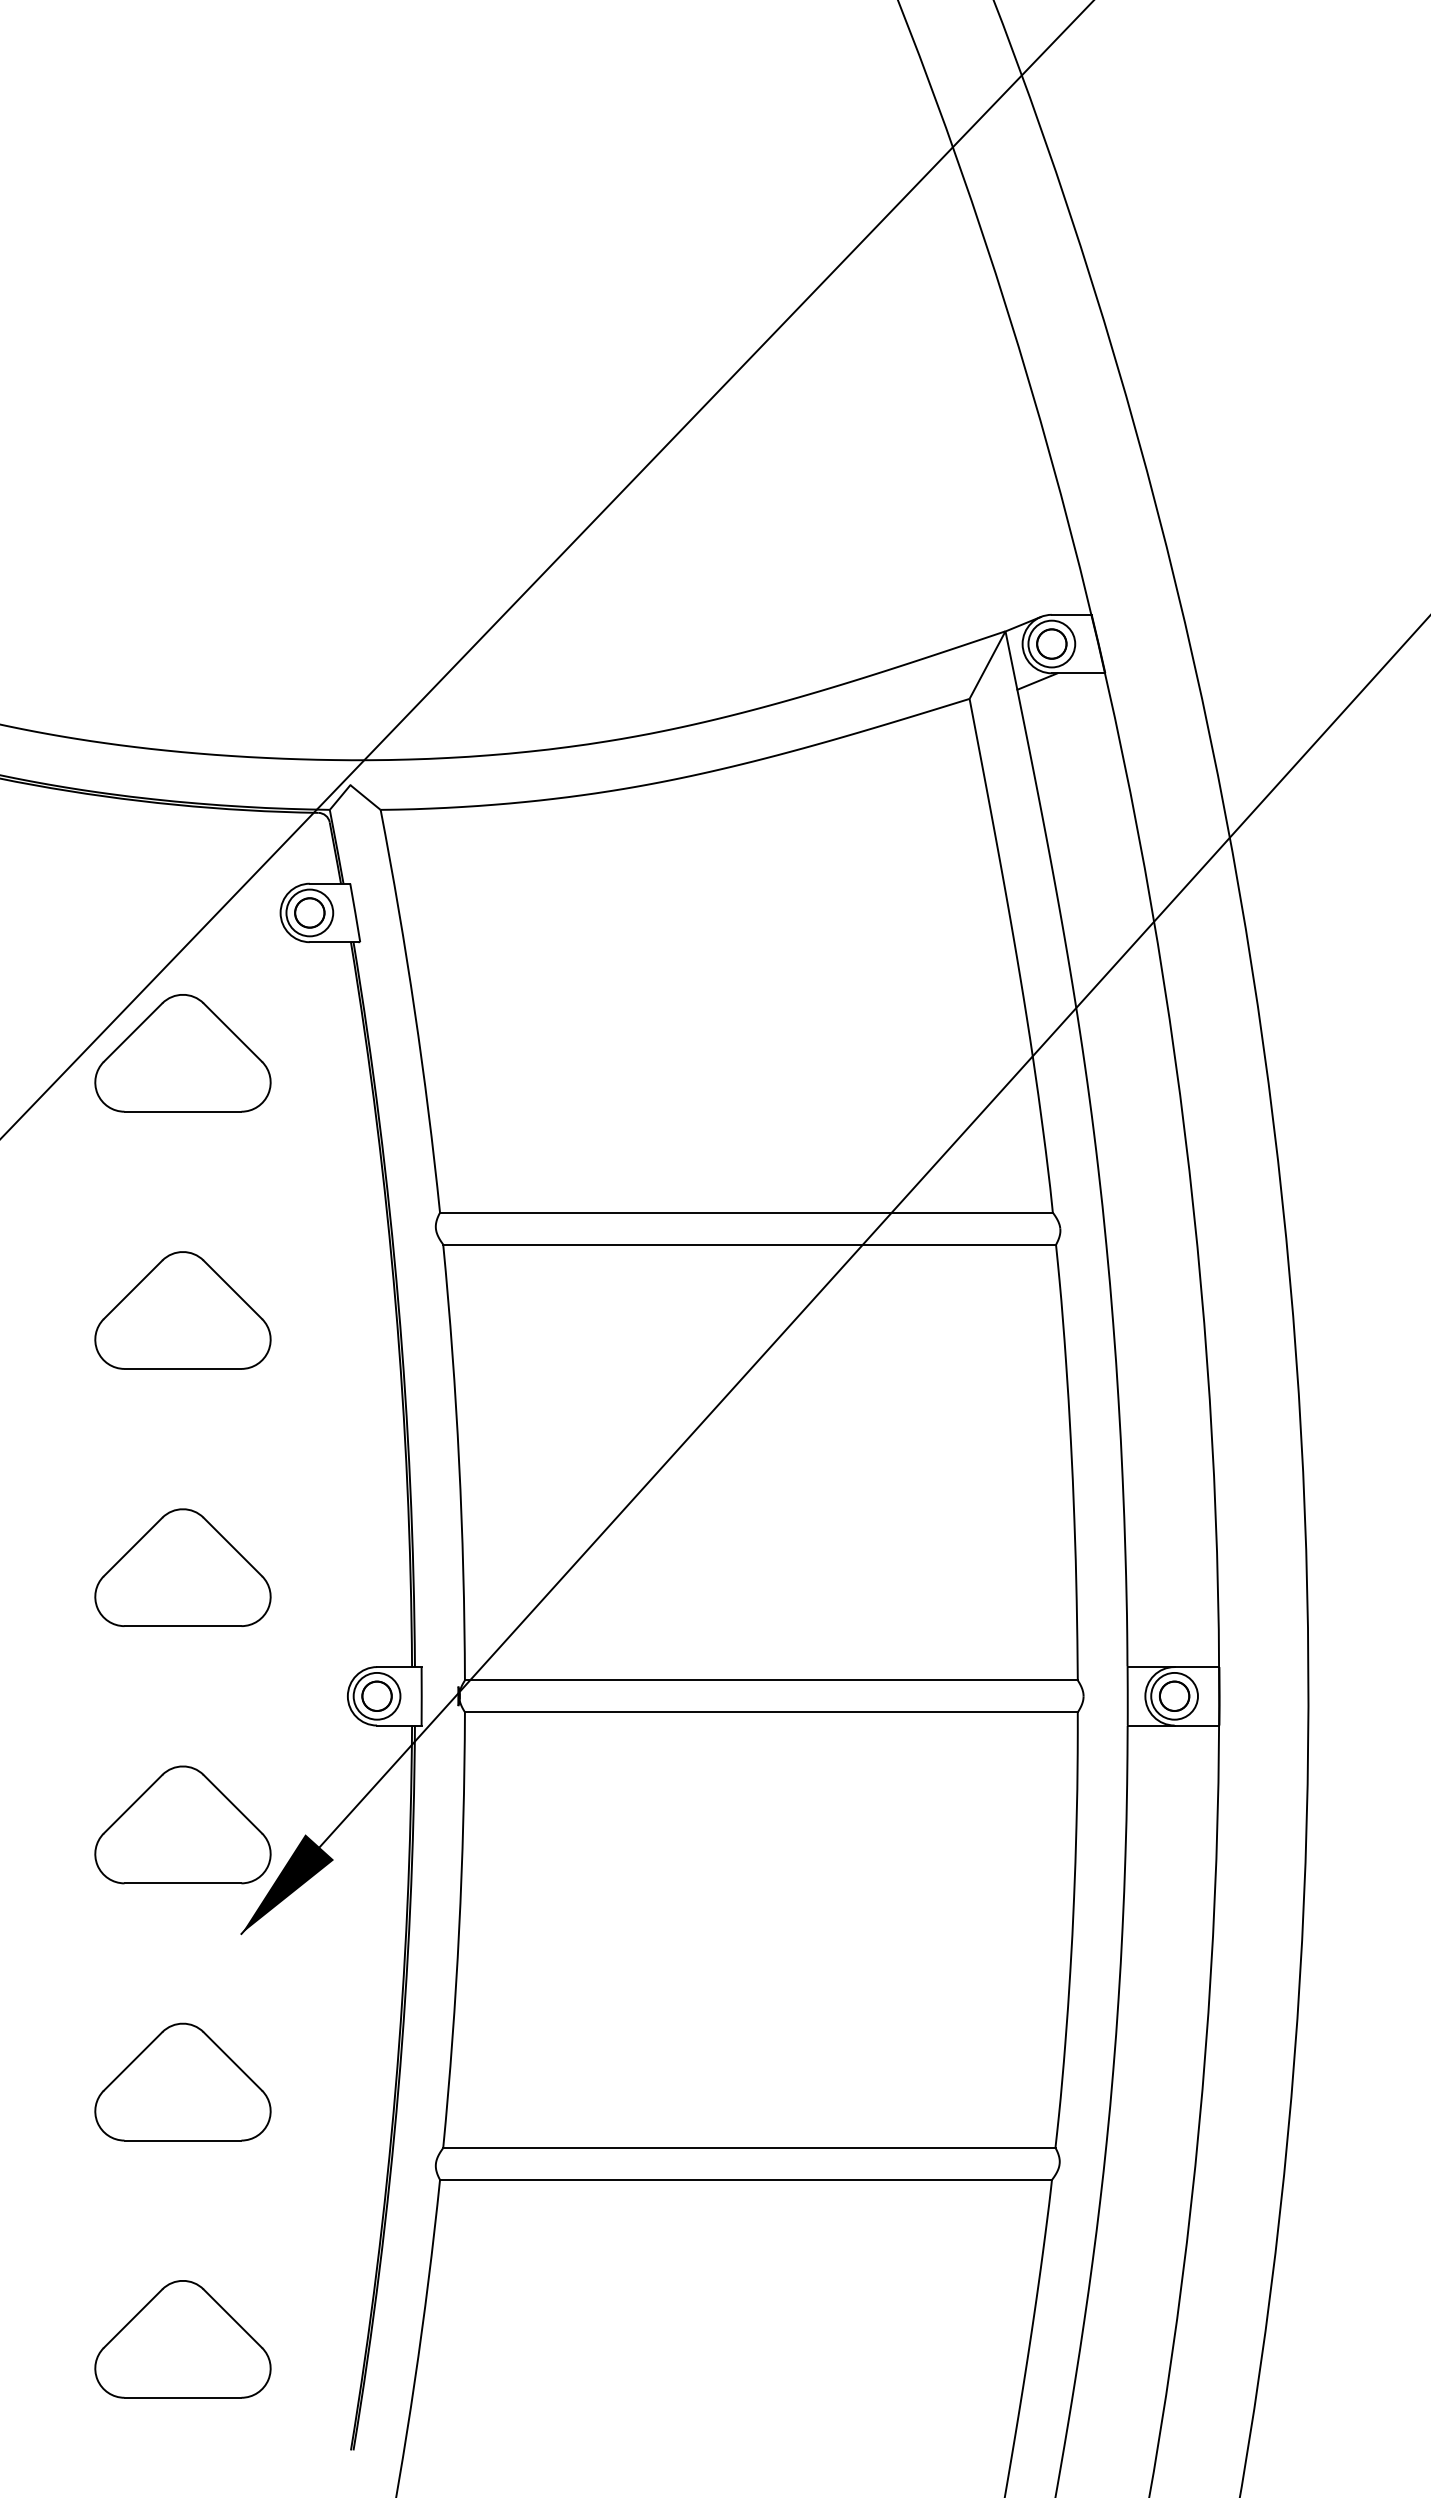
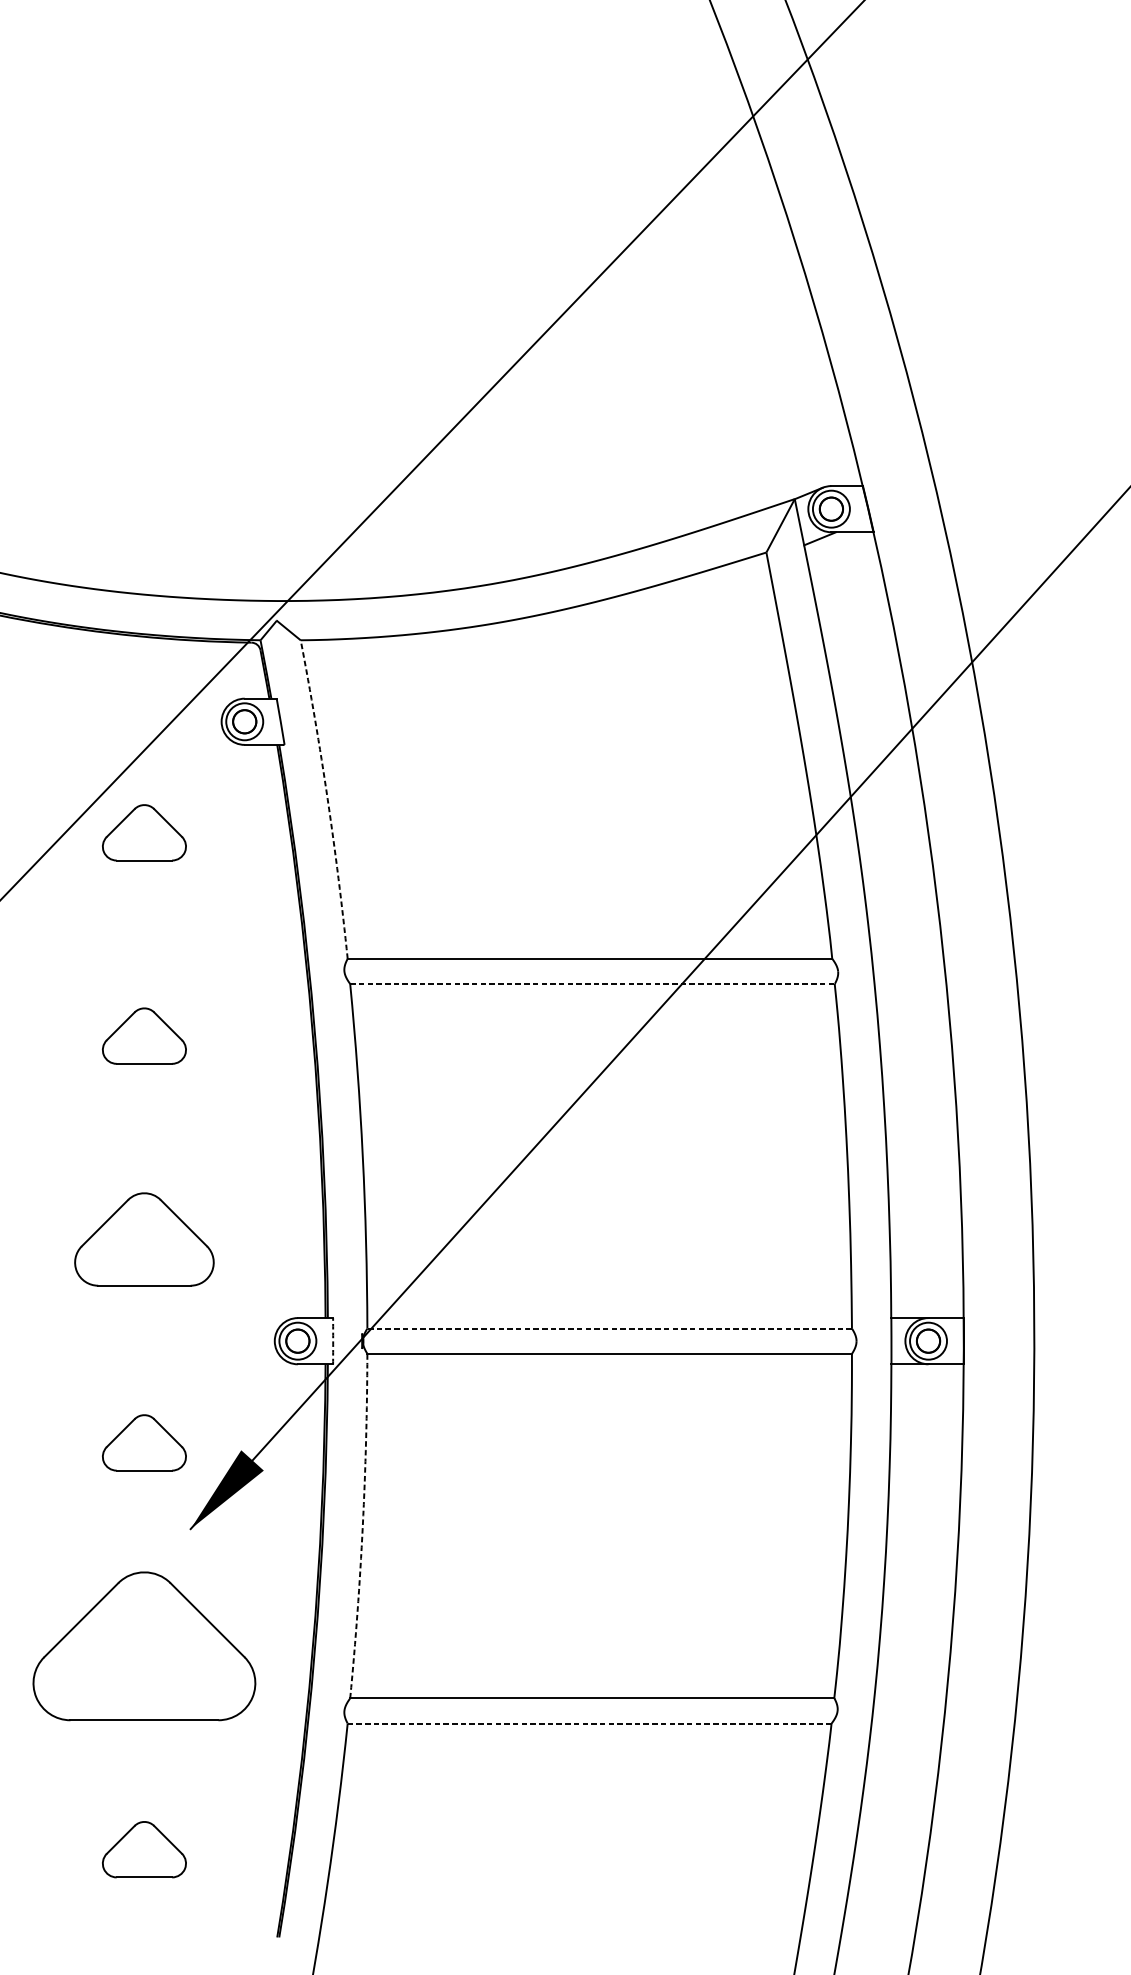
arc: (414, 1010) -> (327, 798), solid -> dashed
part: (182, 1053) -> (144, 832), size x0.6
line: (750, 1244) -> (593, 983), solid -> dashed
part: (182, 1310) -> (144, 1036), size x0.6
line: (770, 1680) -> (608, 1328), solid -> dashed
arc: (421, 1696) -> (333, 1341), solid -> dashed
part: (182, 1824) -> (144, 1442), size x0.6
arc: (459, 1930) -> (363, 1526), solid -> dashed
part: (182, 2081) -> (144, 1645), size x1.6
line: (746, 2179) -> (590, 1723), solid -> dashed
part: (182, 2339) -> (144, 1849), size x0.6

